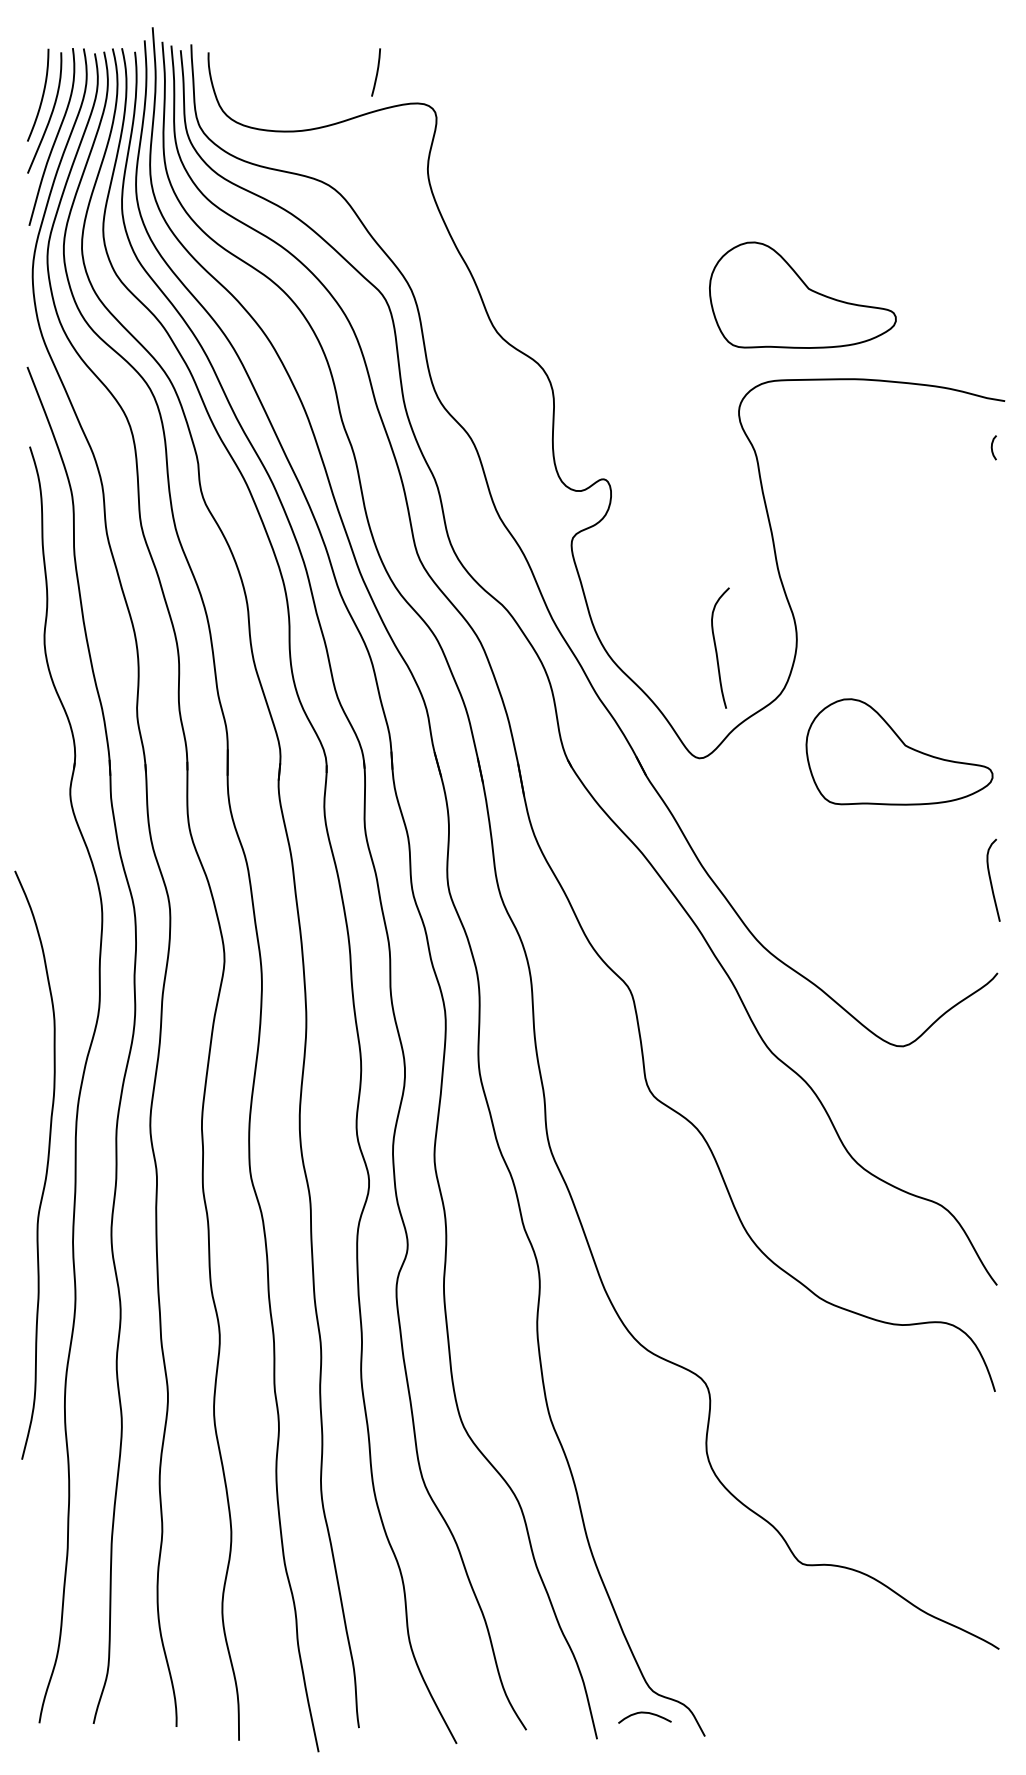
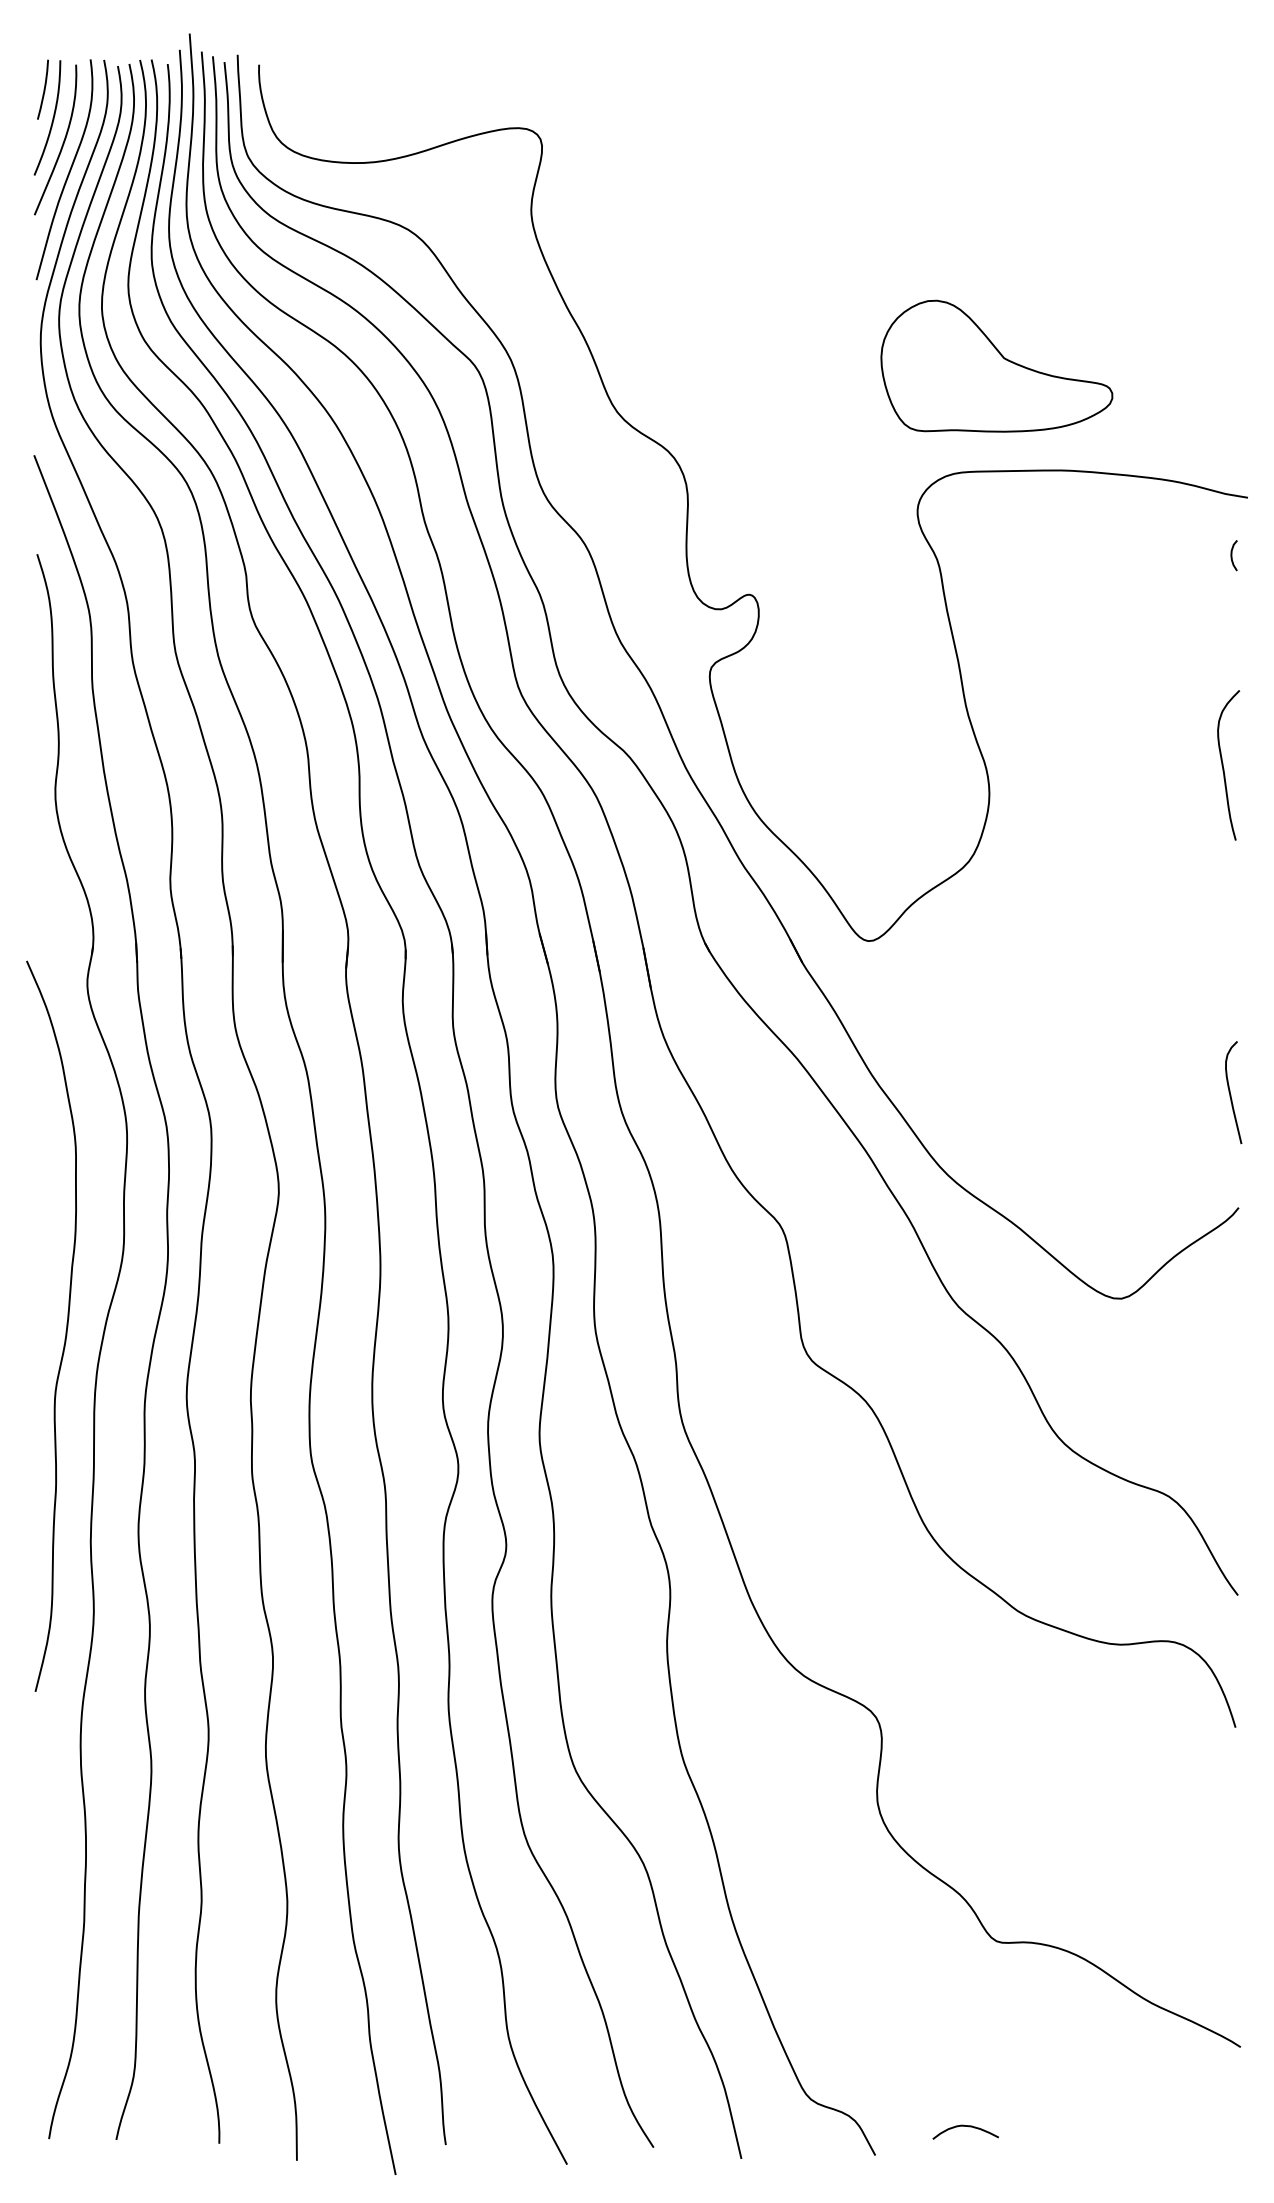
curve: (376, 72) -> (43, 89), moved
curve: (716, 648) -> (1223, 765), moved
part: (899, 751) -> (1116, 932), removed
curve: (46, 1168) -> (65, 1330), moved
curve: (644, 1713) -> (965, 2126), moved

